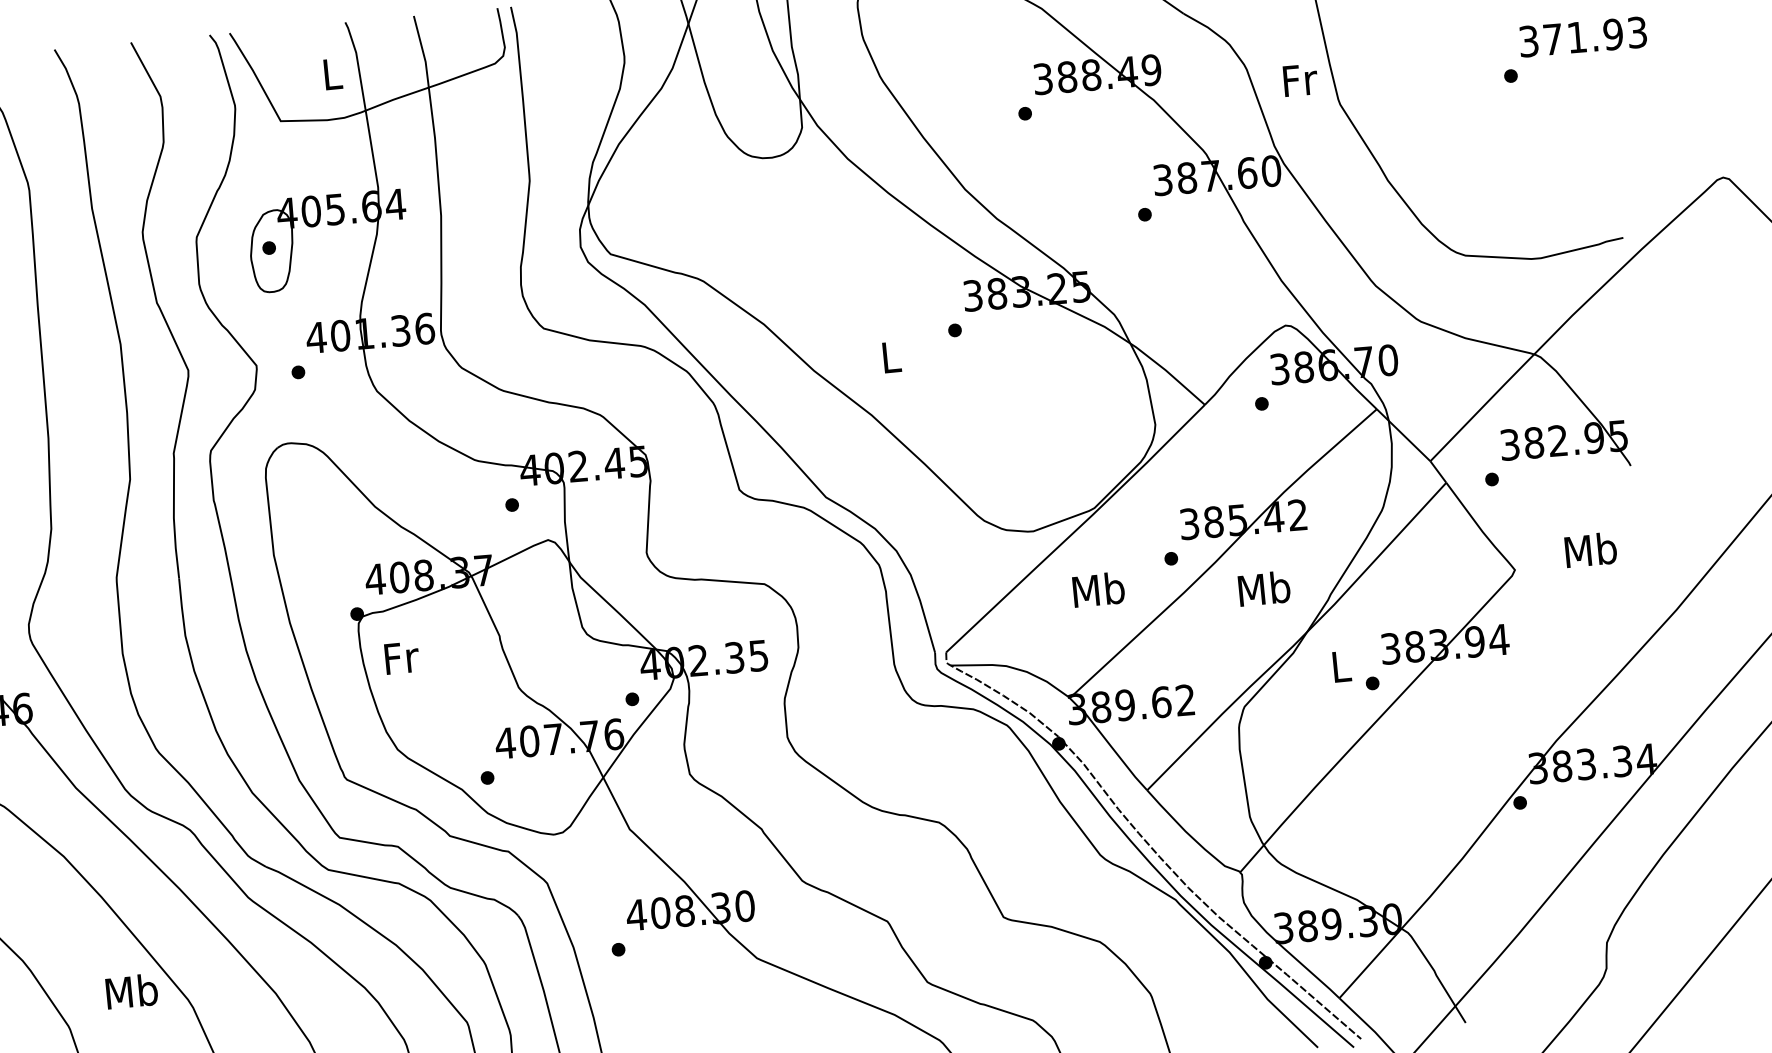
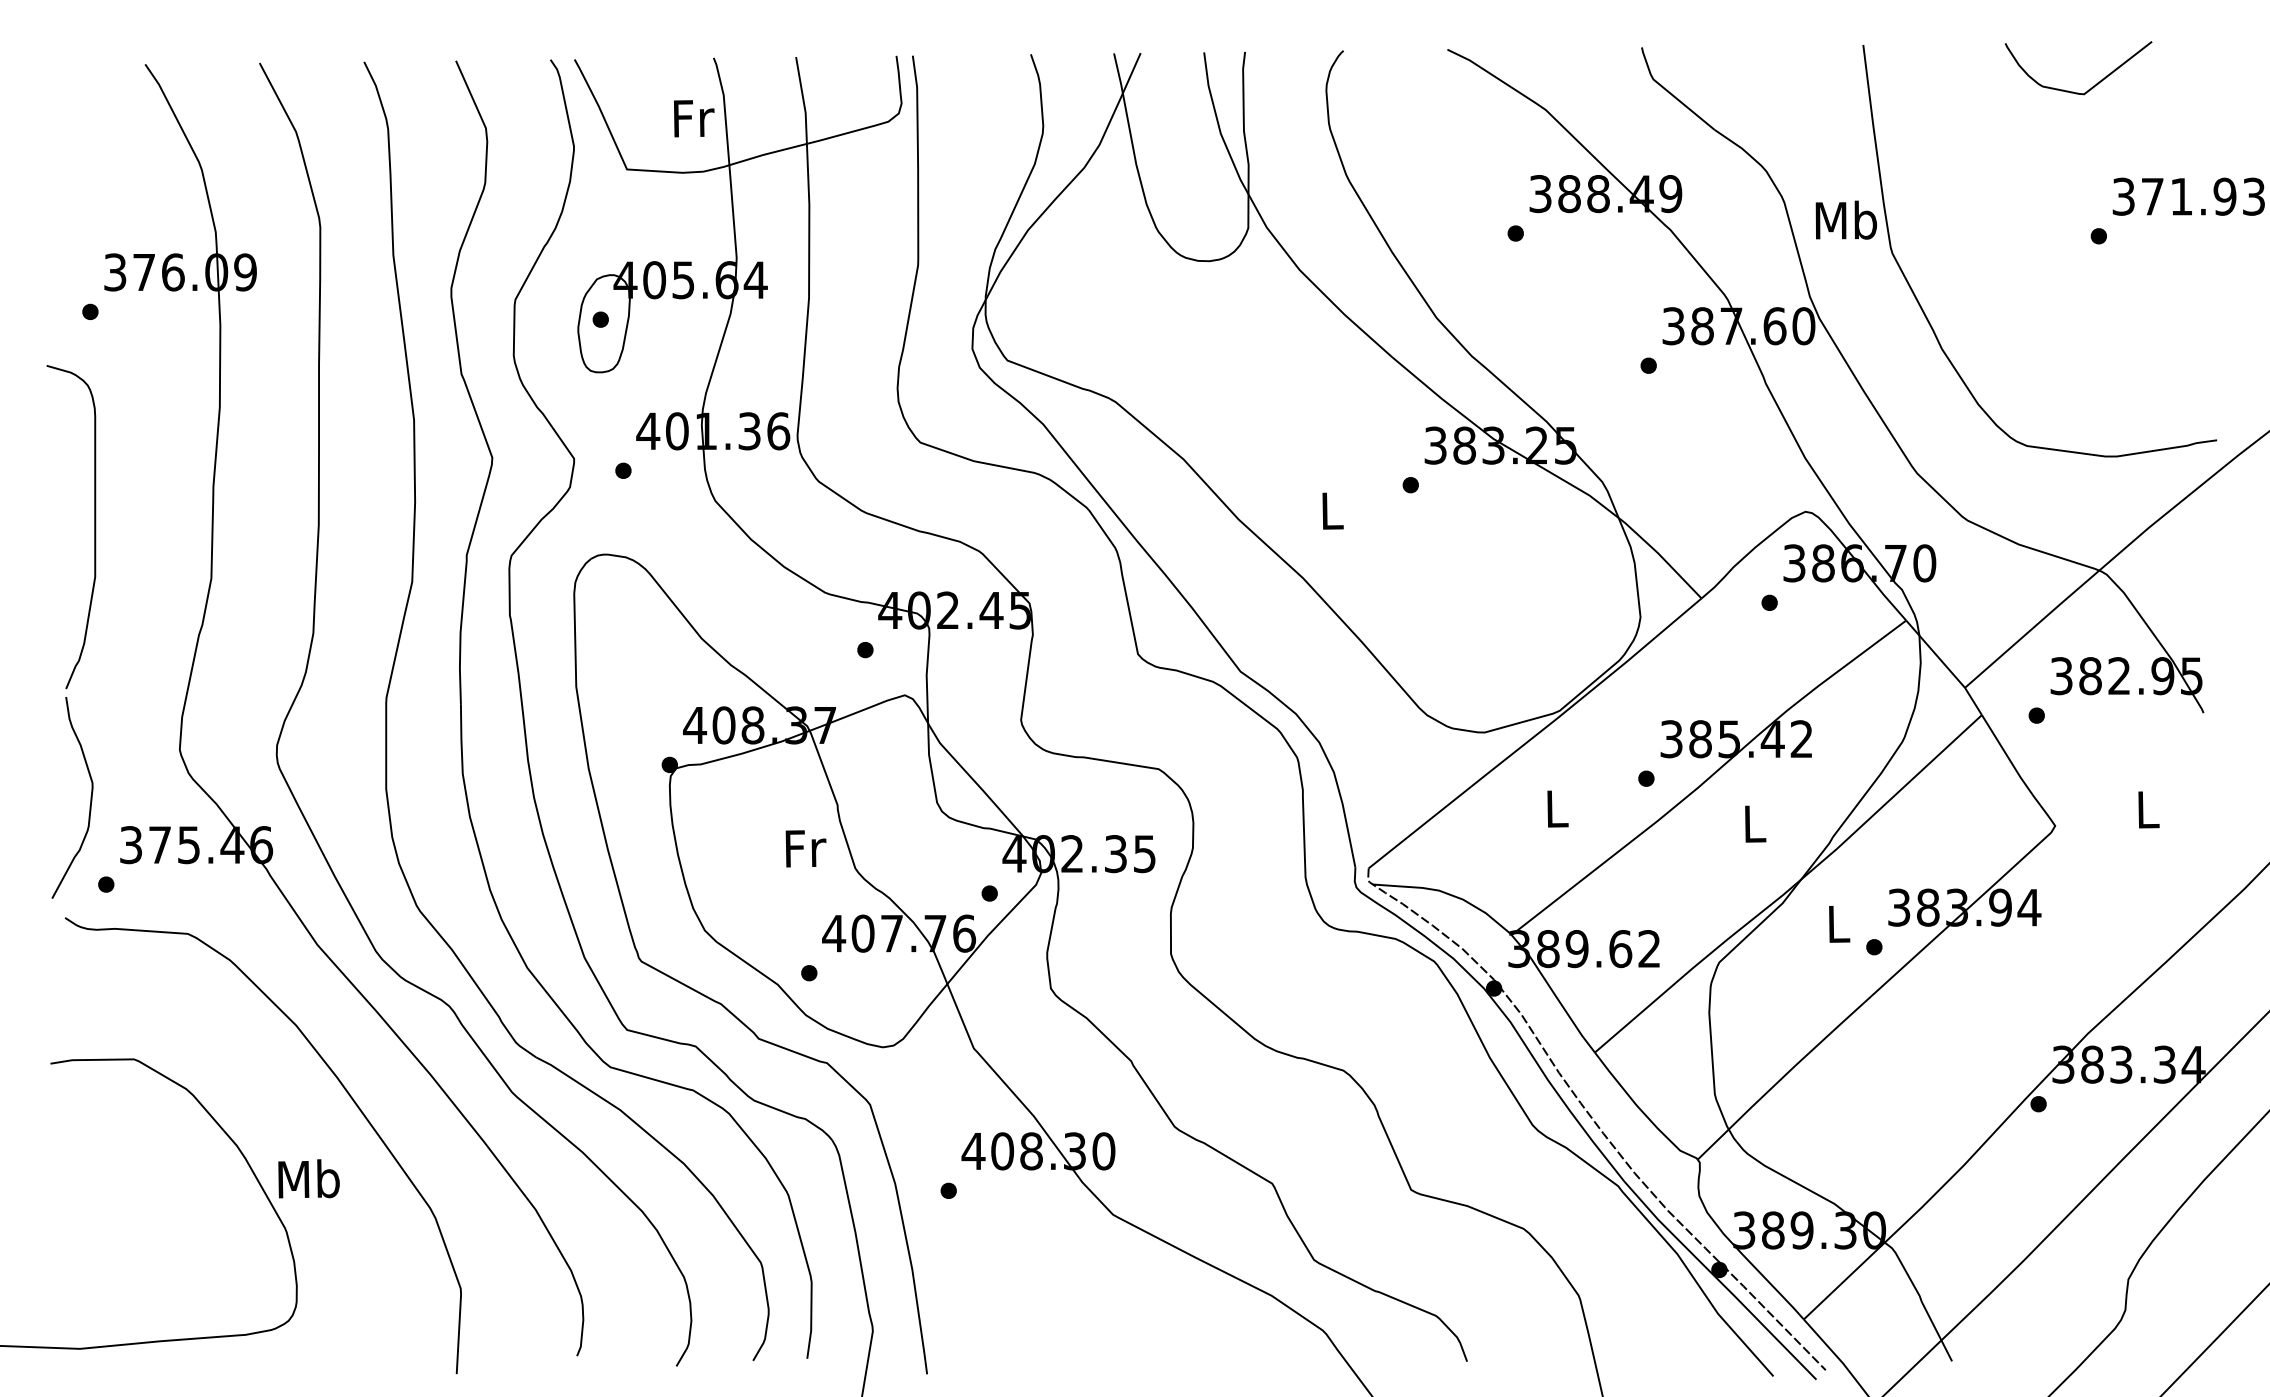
text: (333, 74) -> (694, 118), L -> Fr
text: (1299, 79) -> (1846, 219), Fr -> Mb
text: (1590, 549) -> (2147, 808), Mb -> L
text: (1098, 588) -> (1556, 807), Mb -> L
text: (1264, 588) -> (1754, 823), Mb -> L
text: (401, 657) -> (805, 848), moved
text: (131, 991) -> (308, 1178), moved

